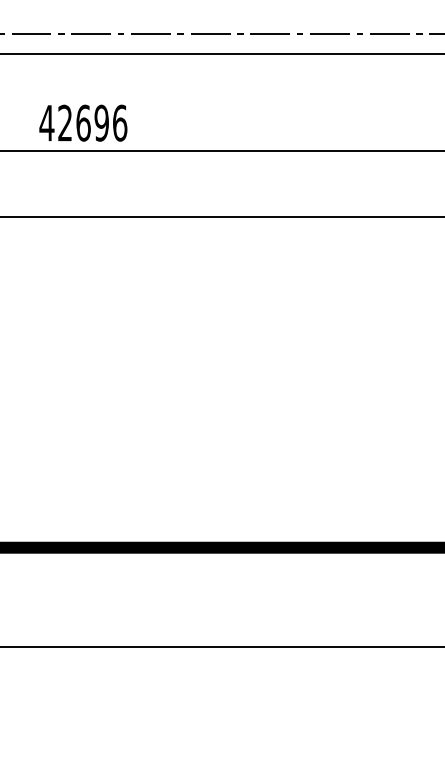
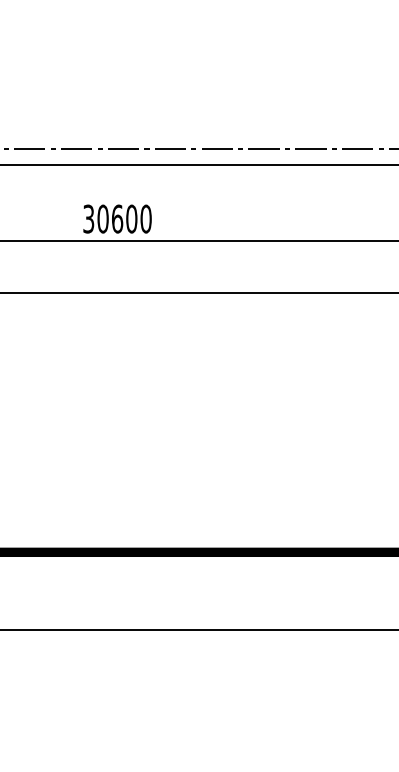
text: (82, 122) -> (116, 218), 42696 -> 30600

